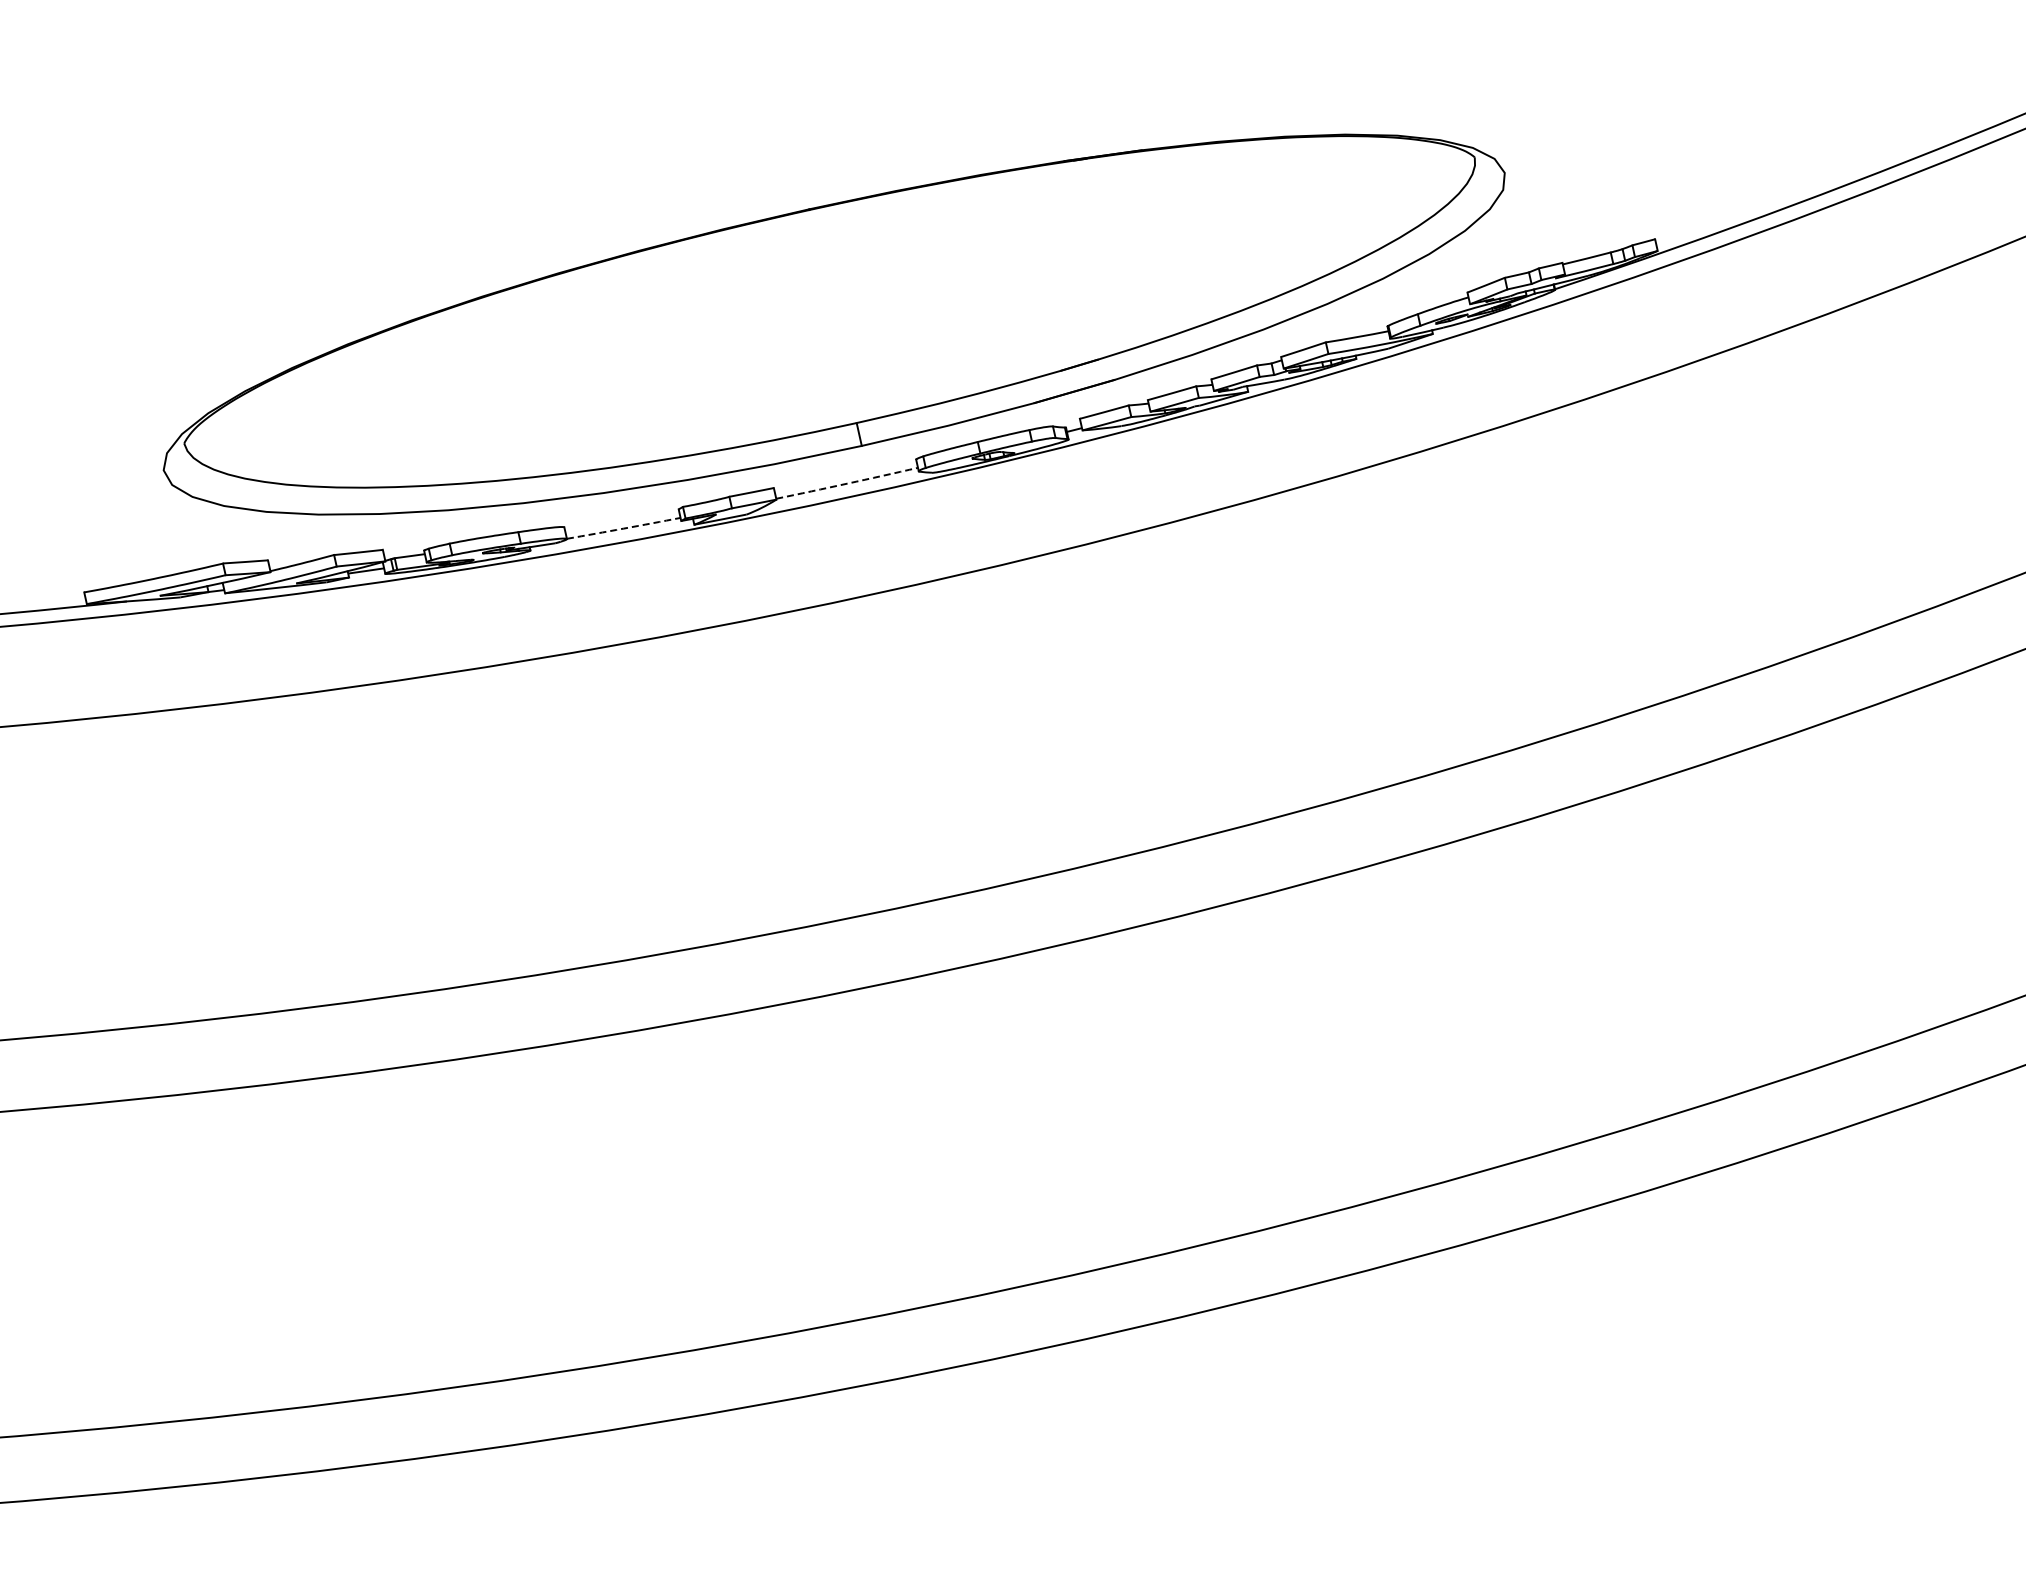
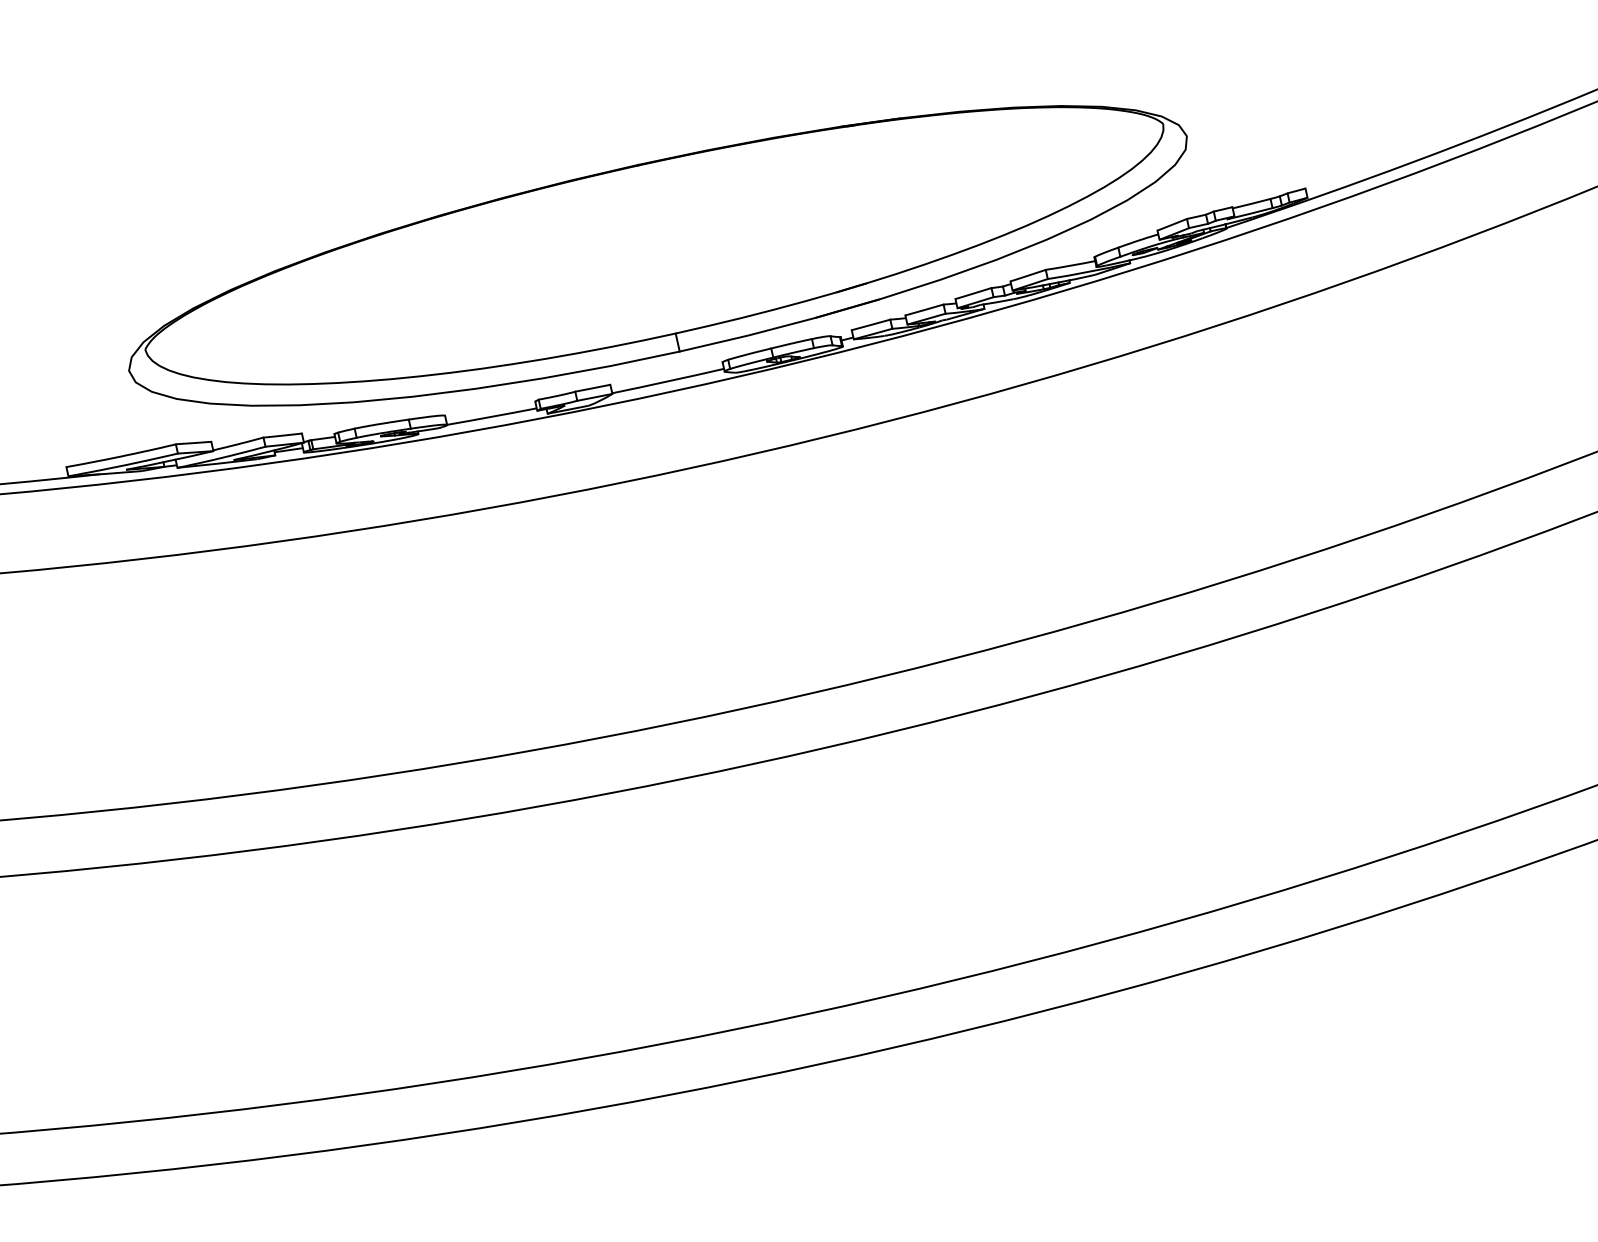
arc: (847, 483) -> (668, 381), dashed -> solid
arc: (623, 528) -> (491, 416), dashed -> solid

